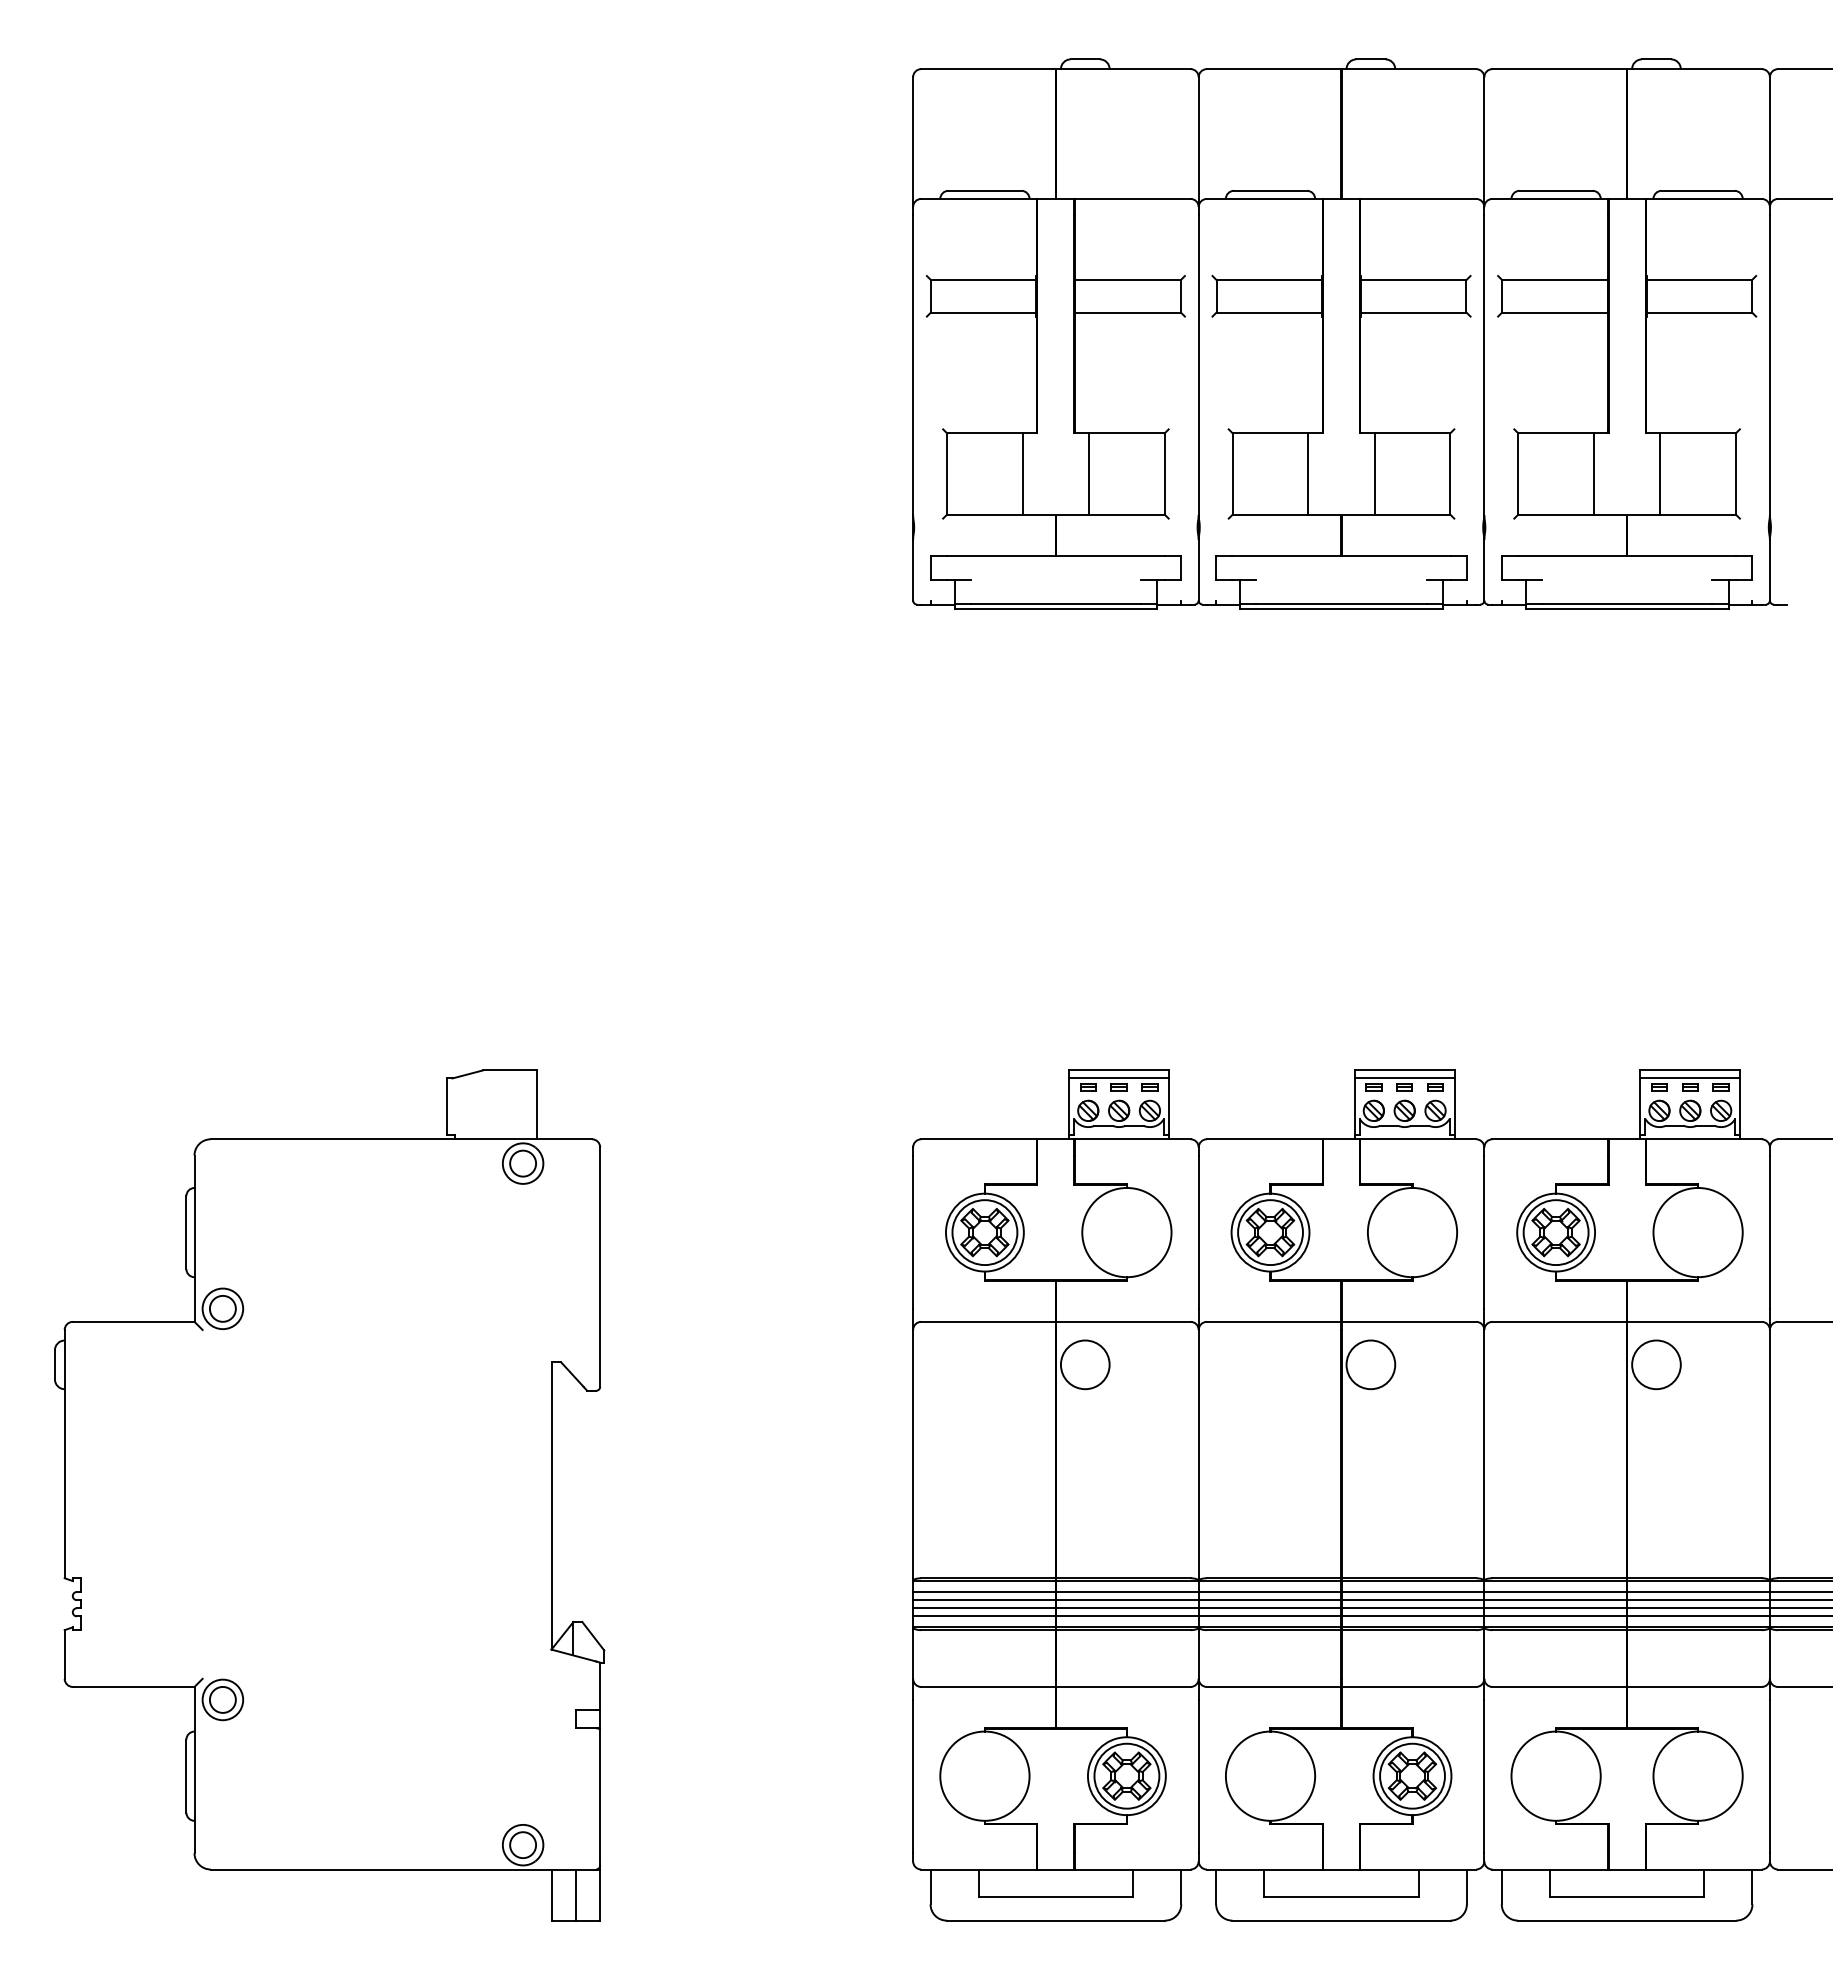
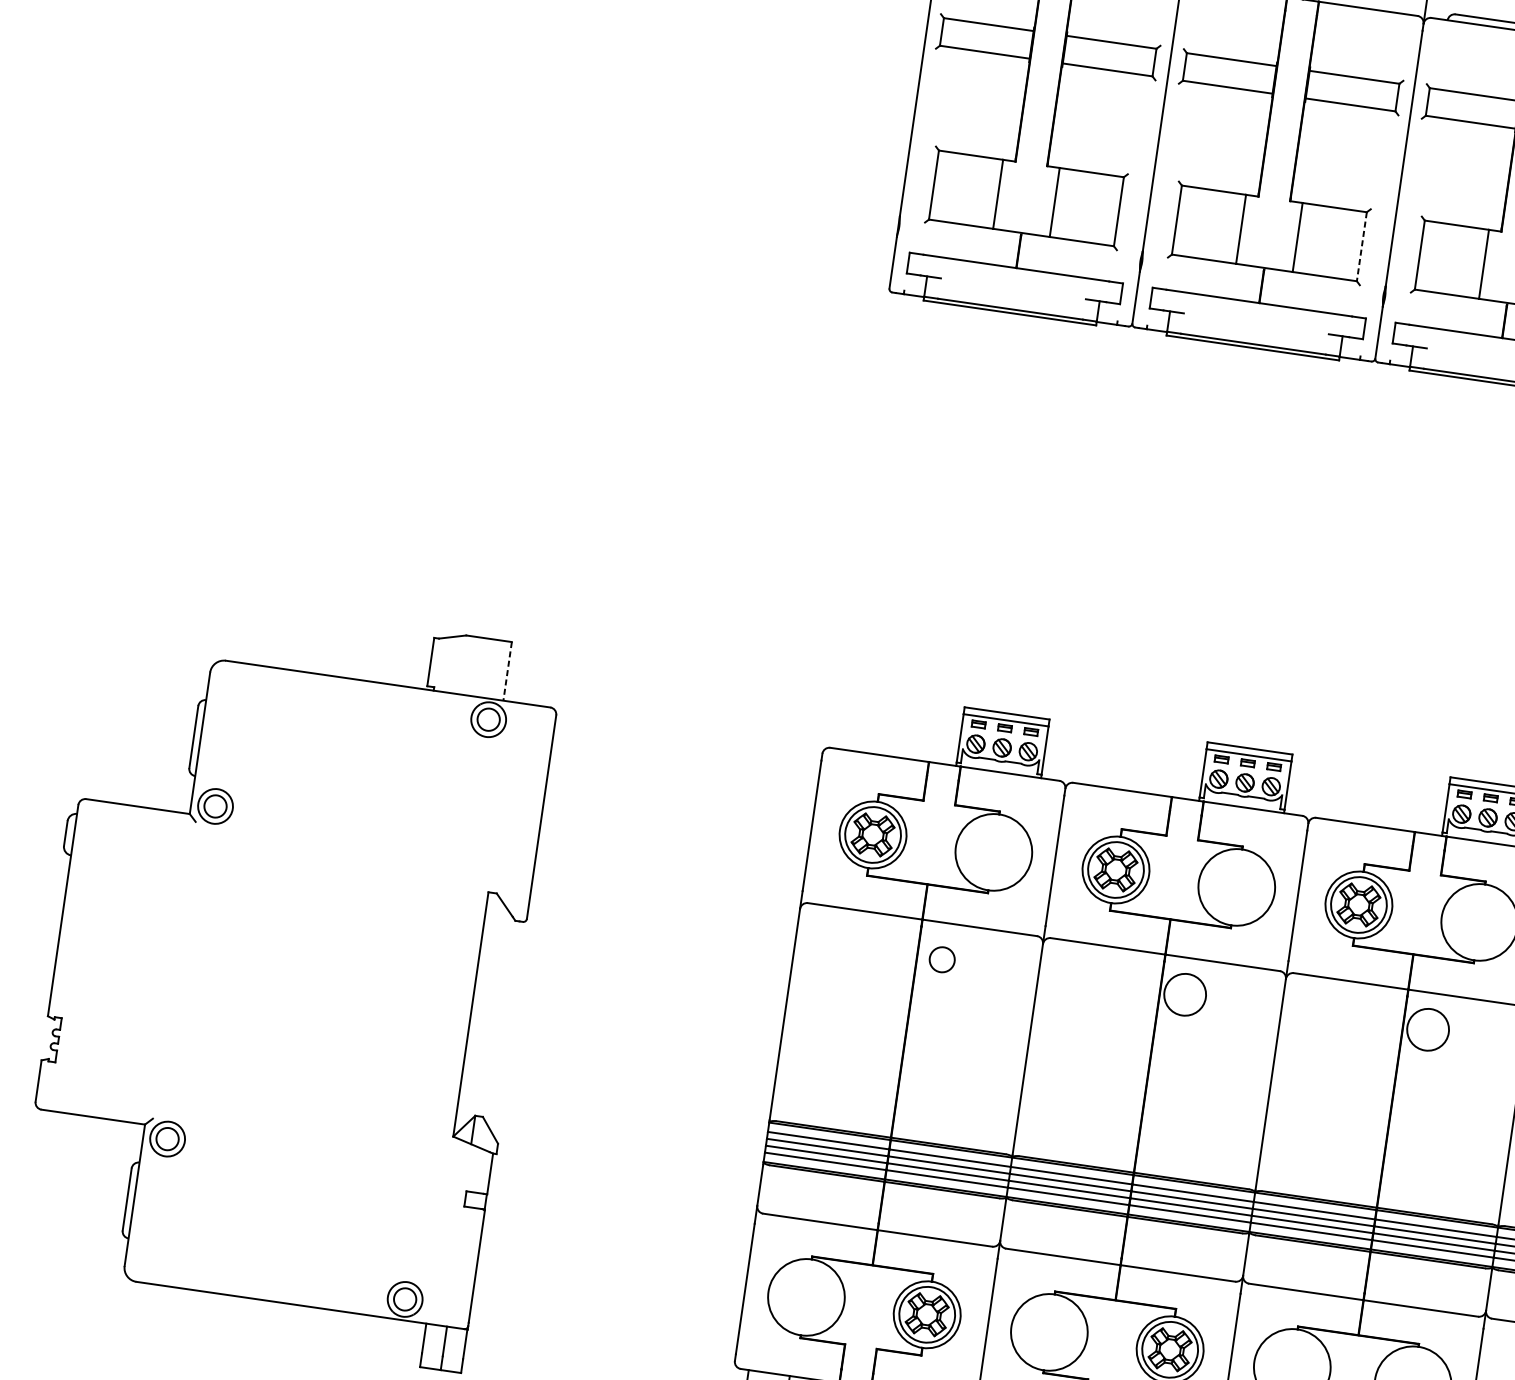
line: (1450, 473) -> (1362, 246), solid -> dashed
line: (536, 1105) -> (507, 671), solid -> dashed
circle: (1084, 1364) -> (941, 959), size x0.6

